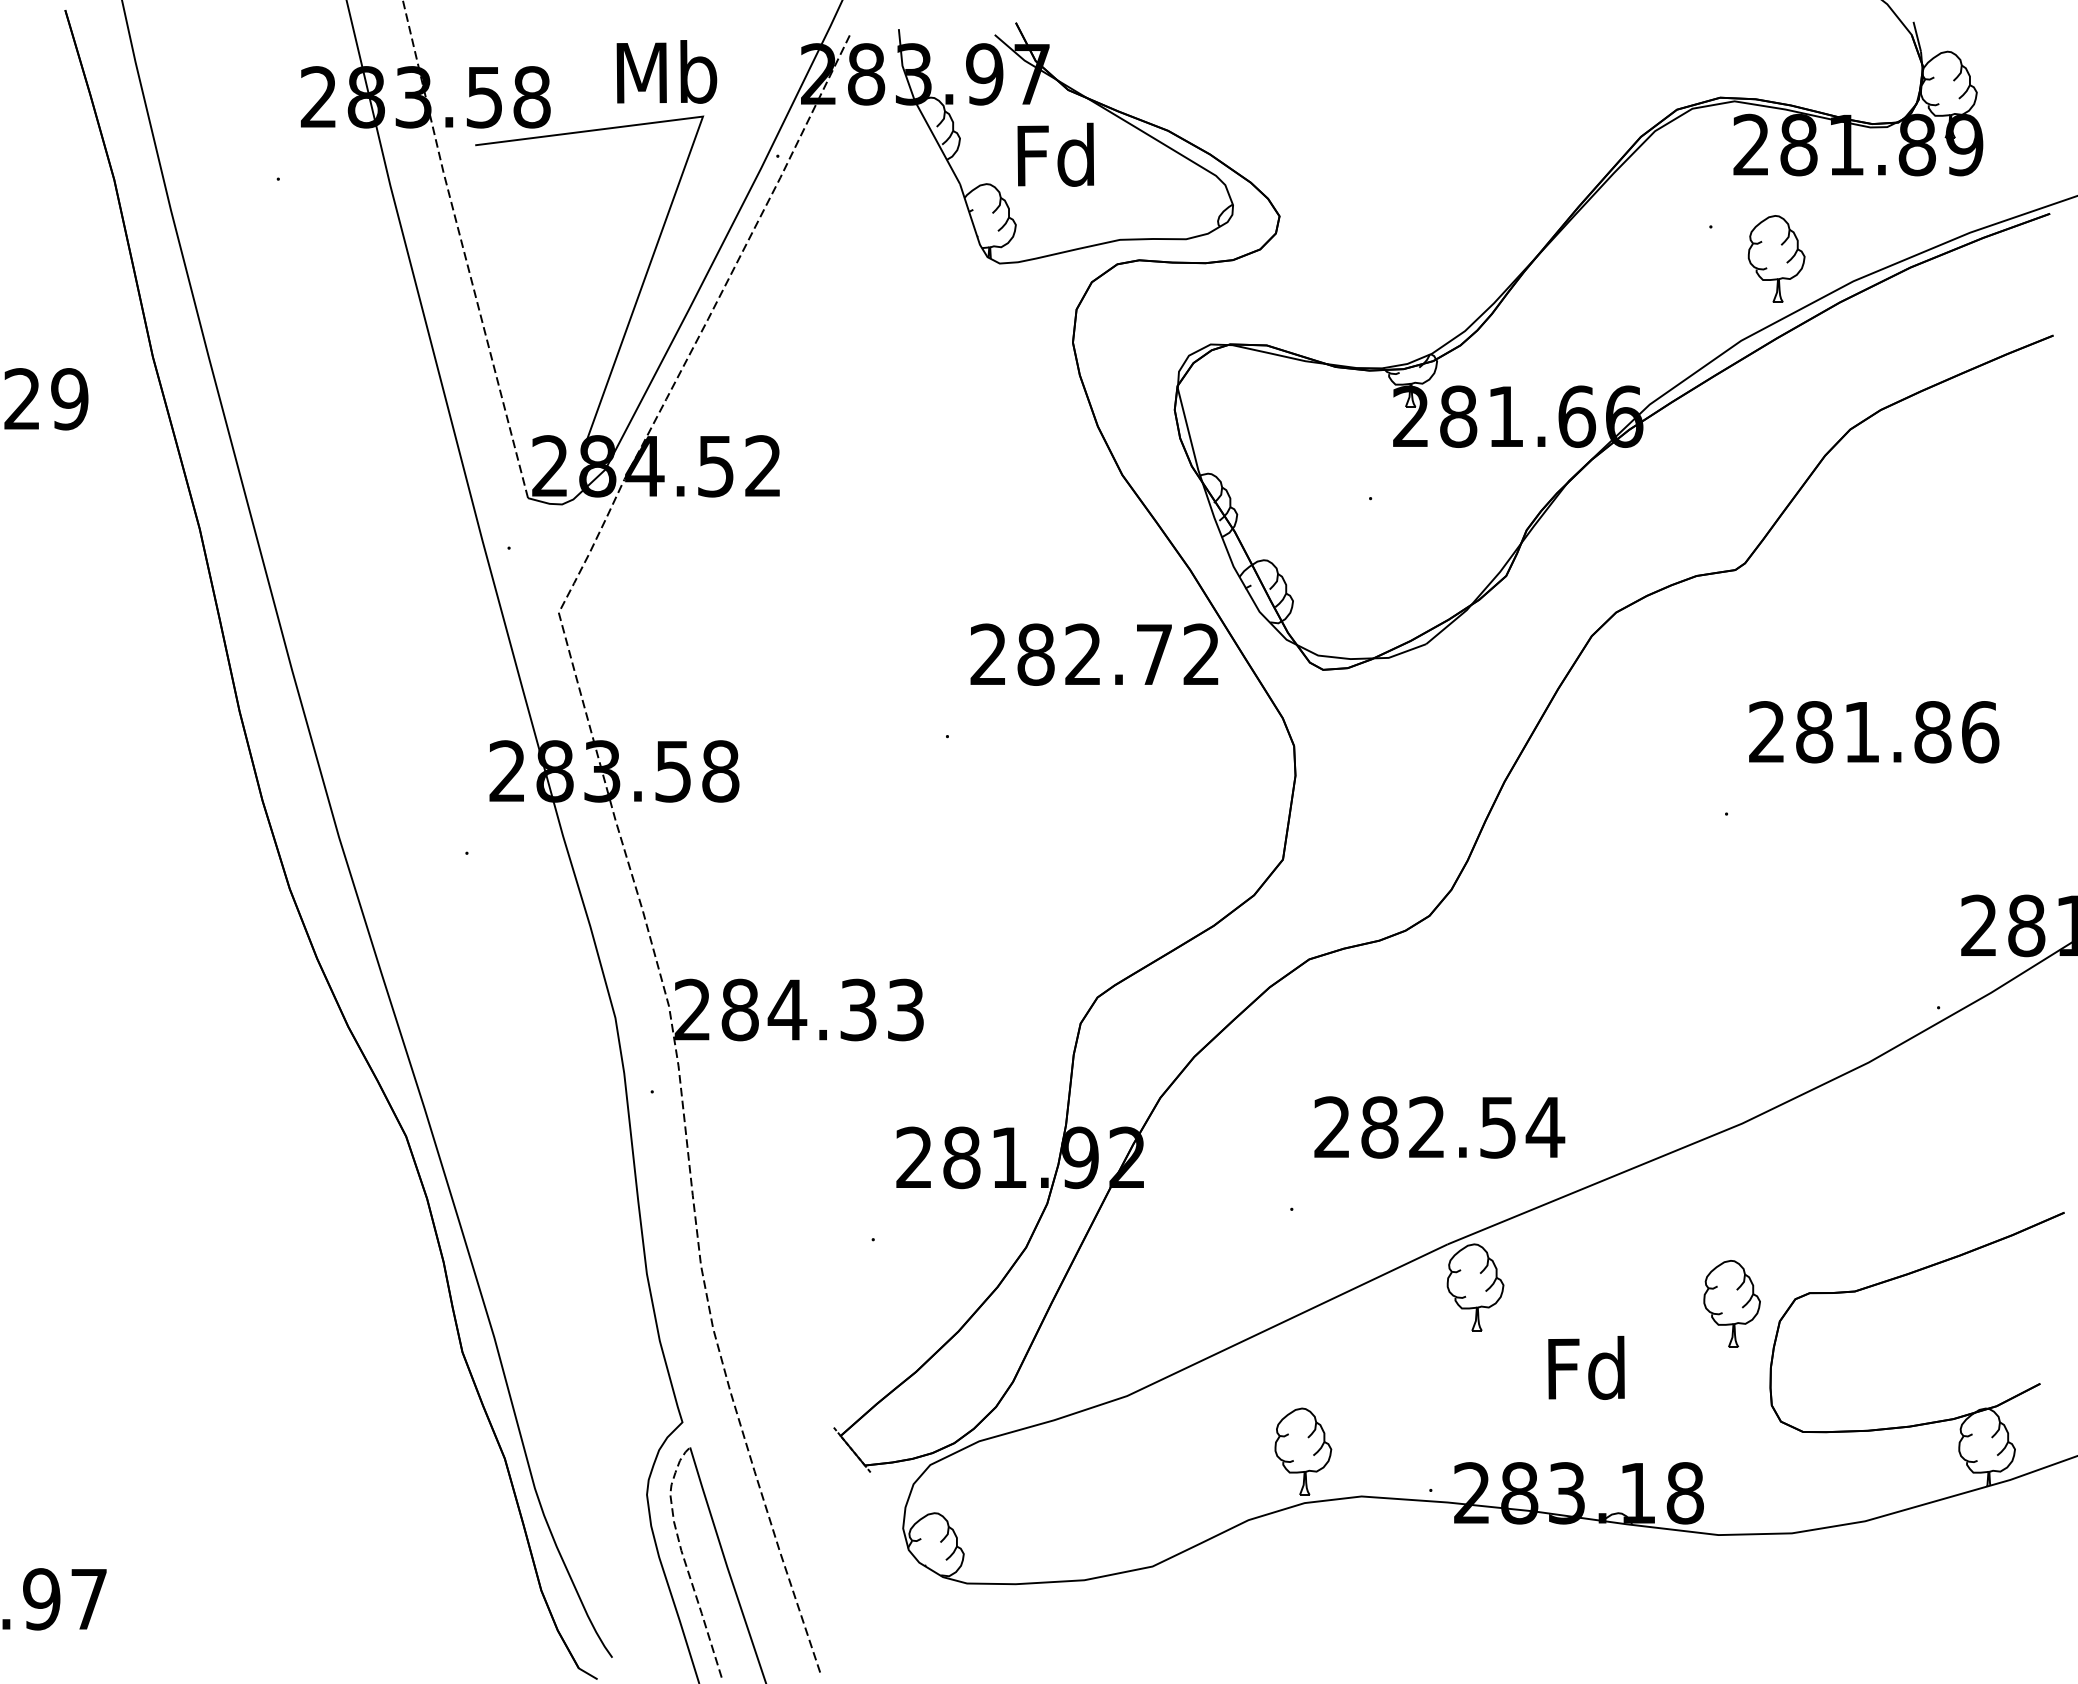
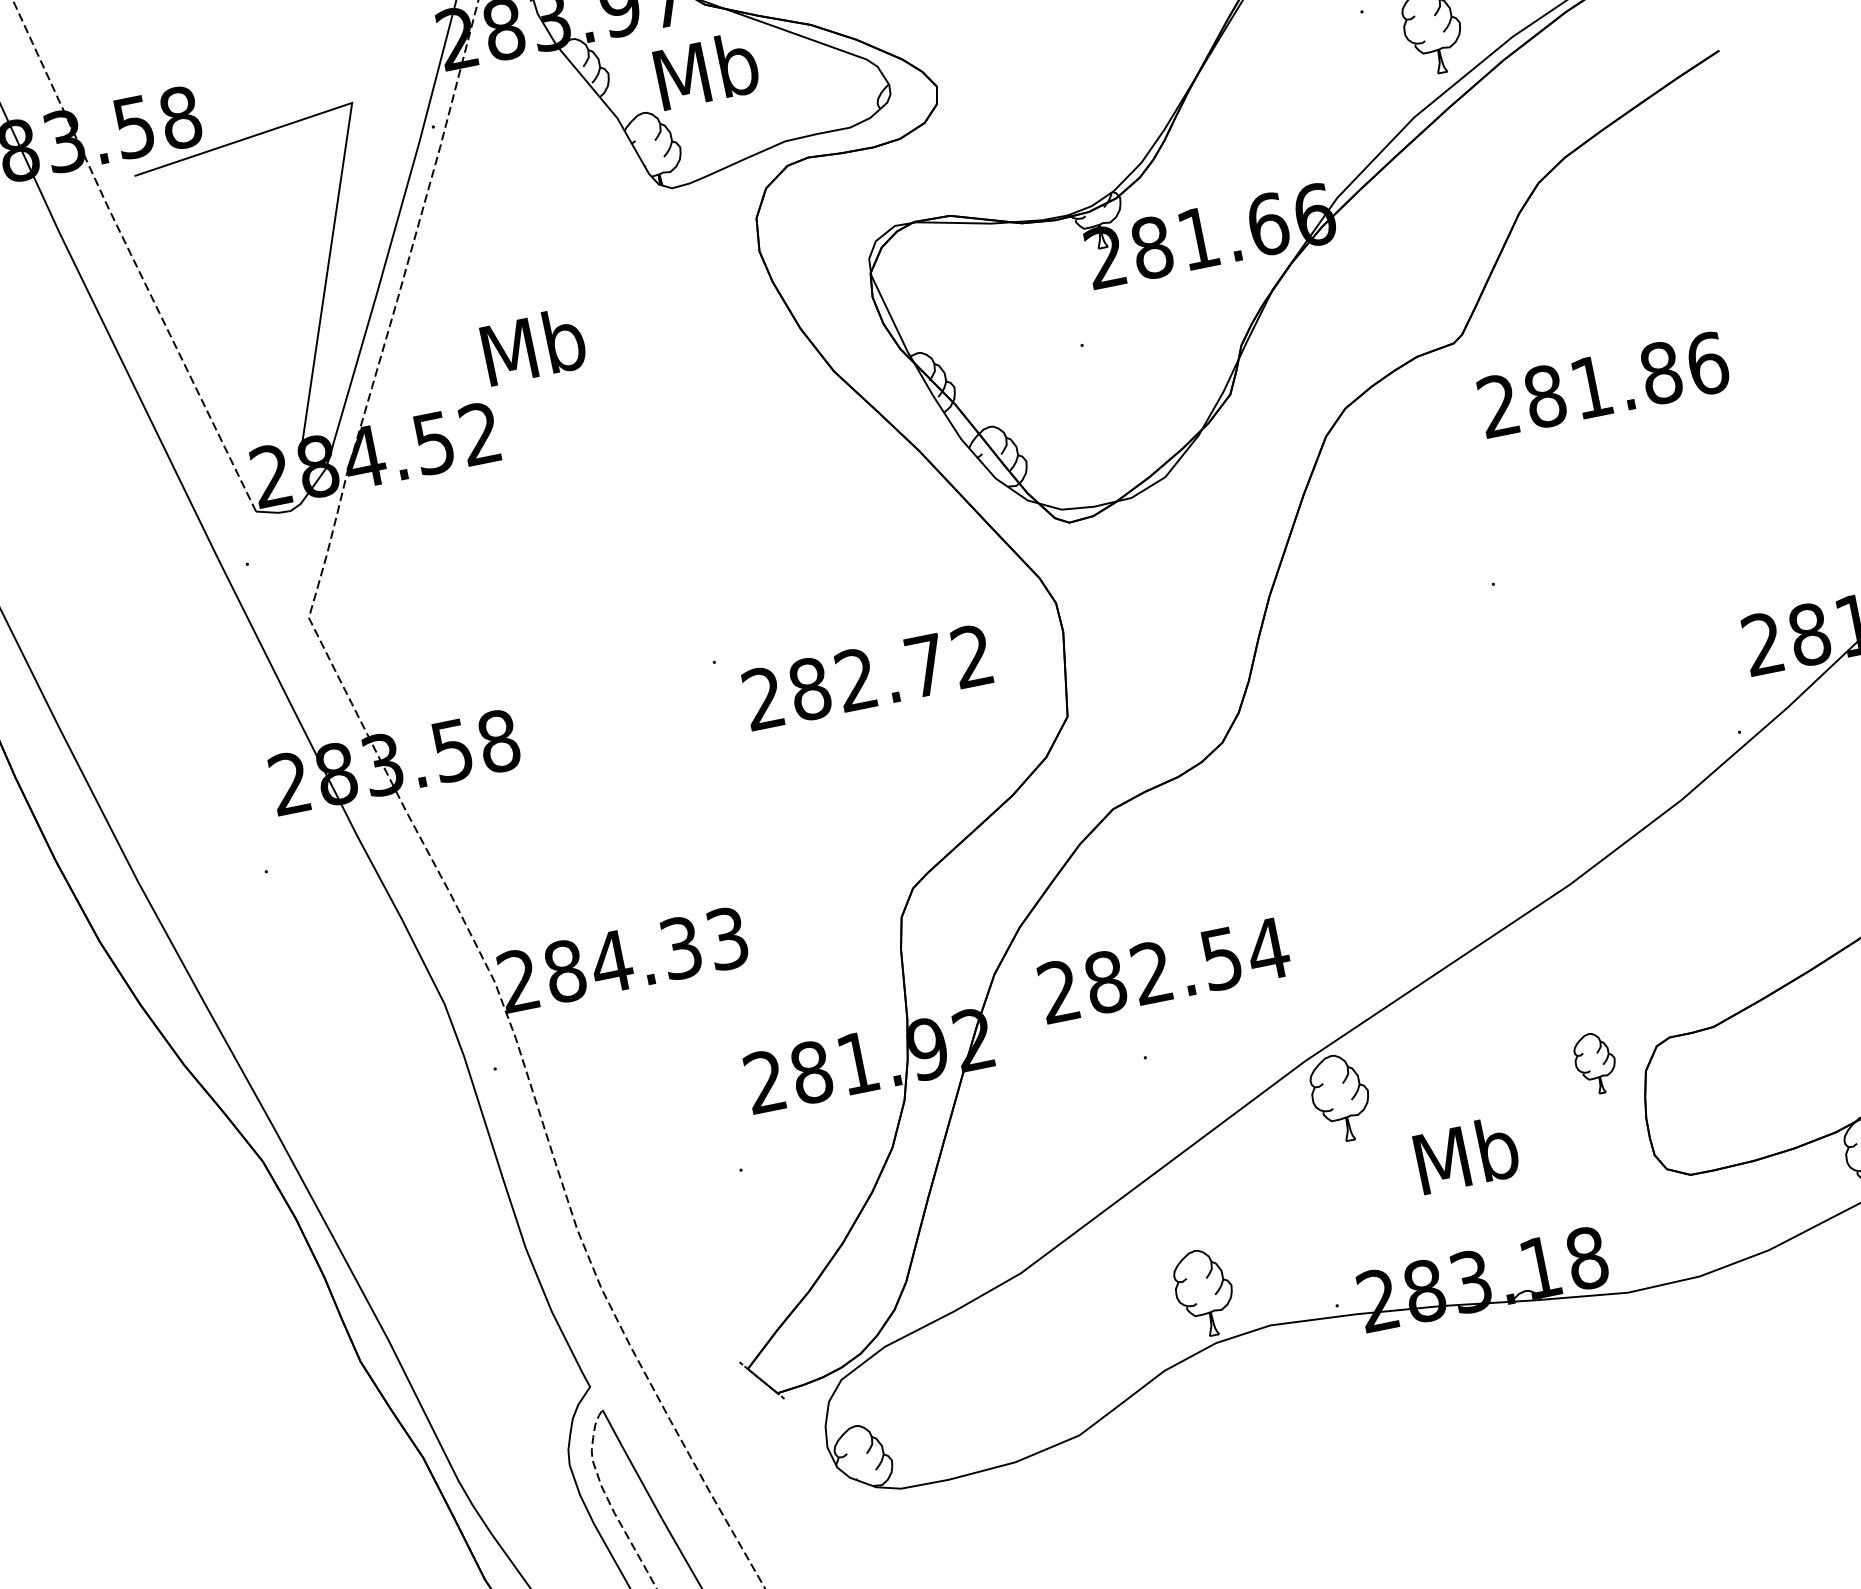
text: (666, 71) -> (533, 345), moved
text: (1056, 154) -> (706, 70), Fd -> Mb
text: (1094, 654) -> (867, 677), moved
text: (1874, 732) -> (1604, 384), moved
text: (1439, 1127) -> (1164, 970), moved
part: (1731, 1303) -> (1594, 1063), size x0.7
text: (1587, 1367) -> (1466, 1154), Fd -> Mb

